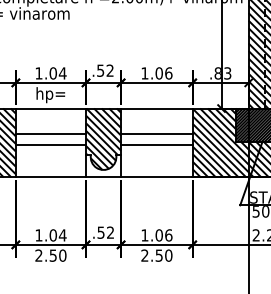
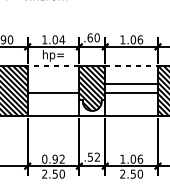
text: (105, 70) -> (93, 37), .52 -> .60
line: (50, 108) -> (53, 65), solid -> dashed
line: (156, 108) -> (131, 65), solid -> dashed
line: (50, 133) -> (53, 84), removed
text: (50, 235) -> (53, 159), 1.04 -> 0.92

